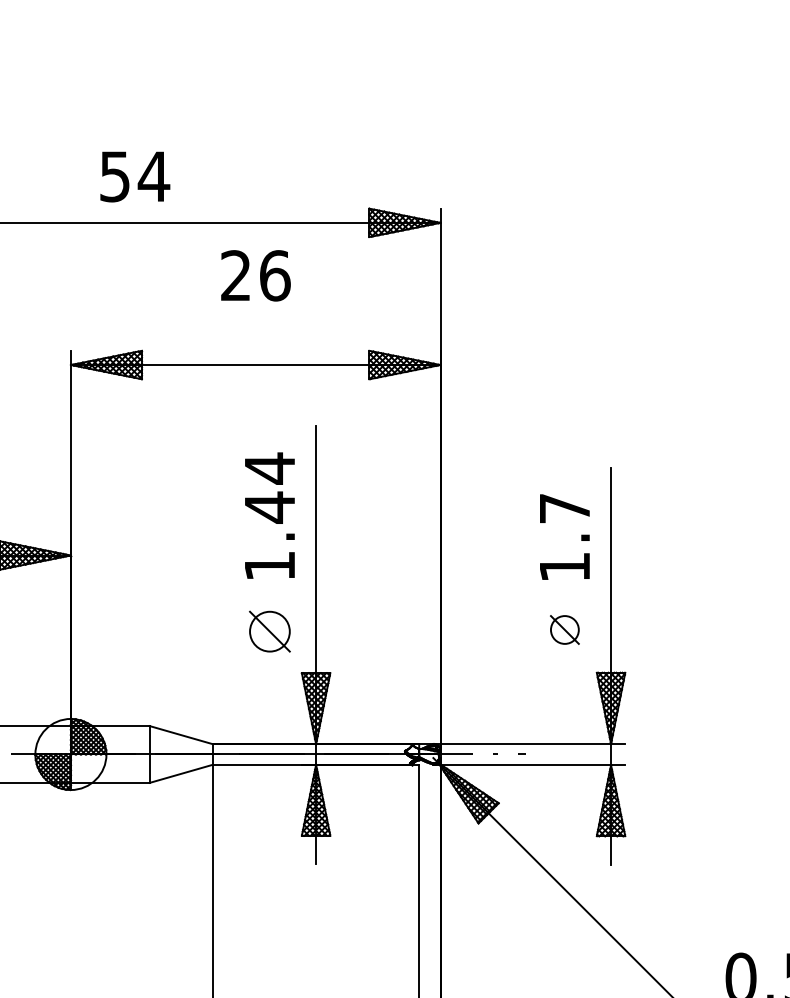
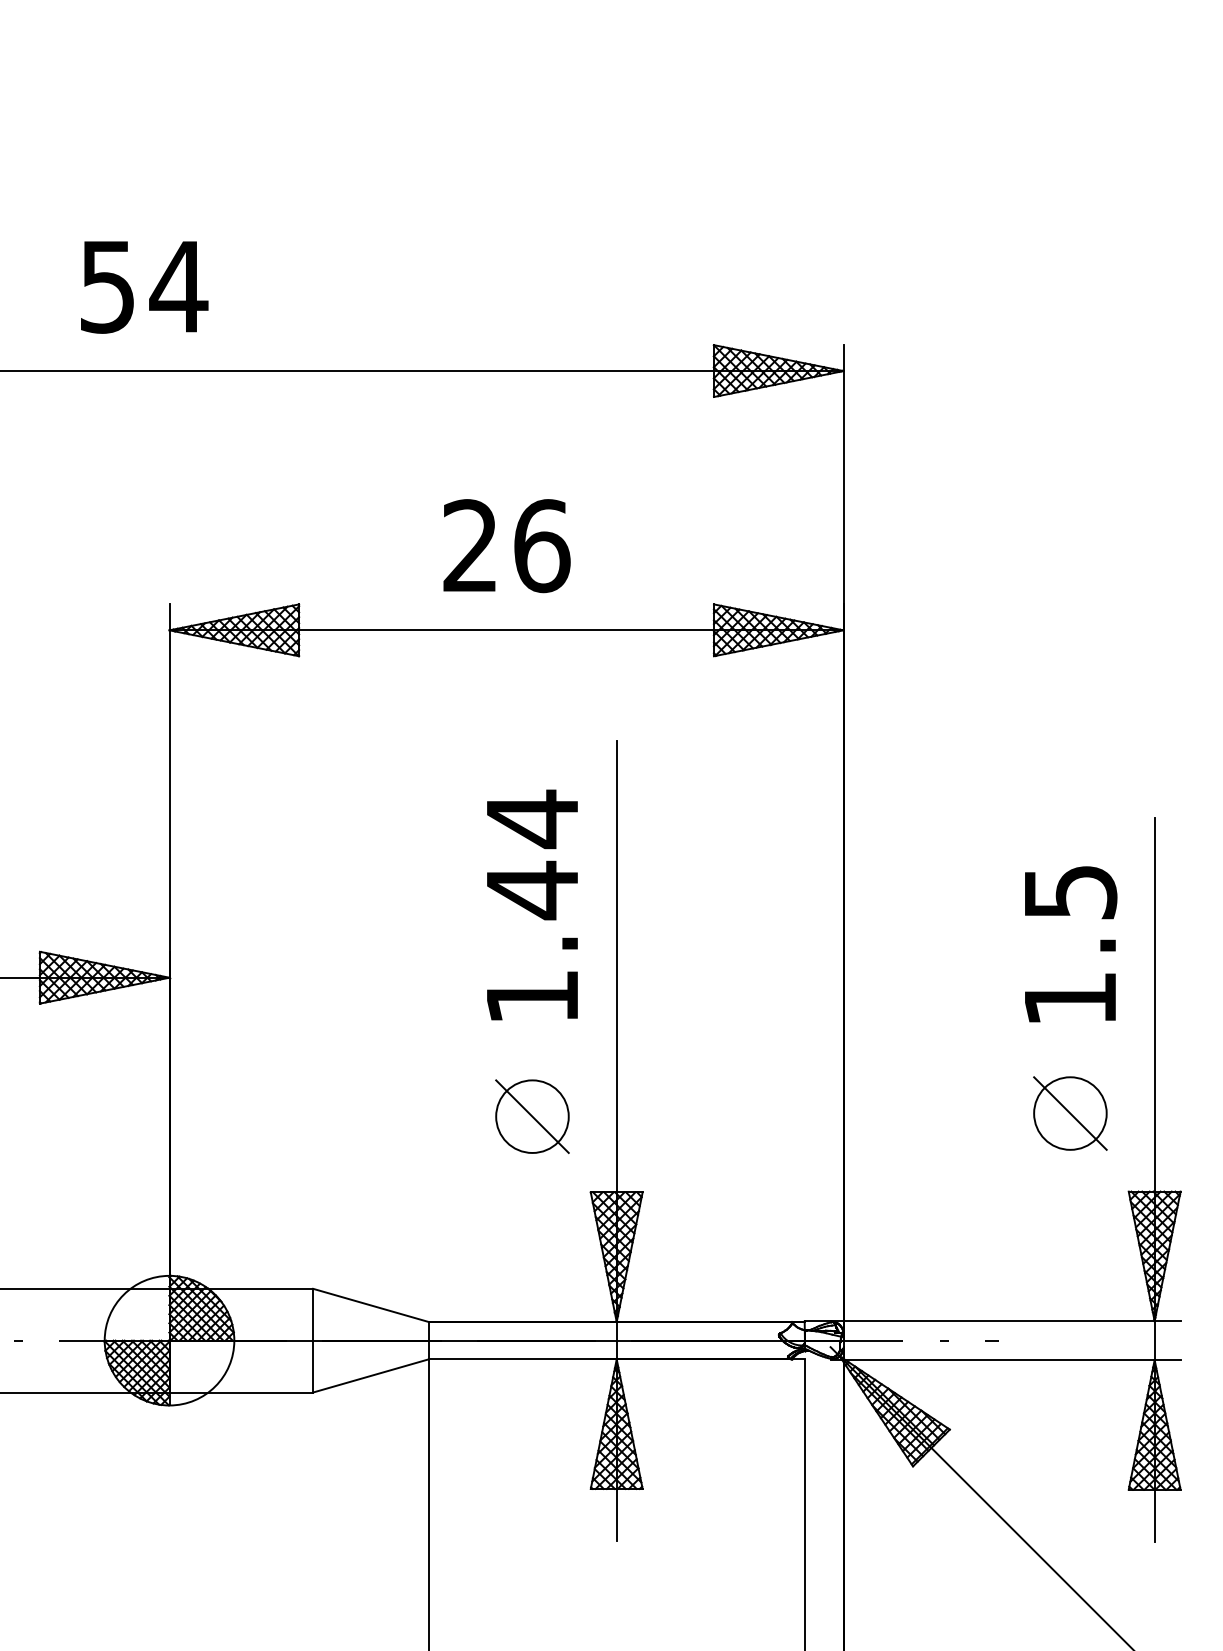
text: (135, 176) -> (145, 286), moved
text: (255, 275) -> (506, 545), moved
text: (565, 508) -> (1071, 891), 1.7 -> 1.5
part: (564, 629) -> (1069, 1112), size x1.43

